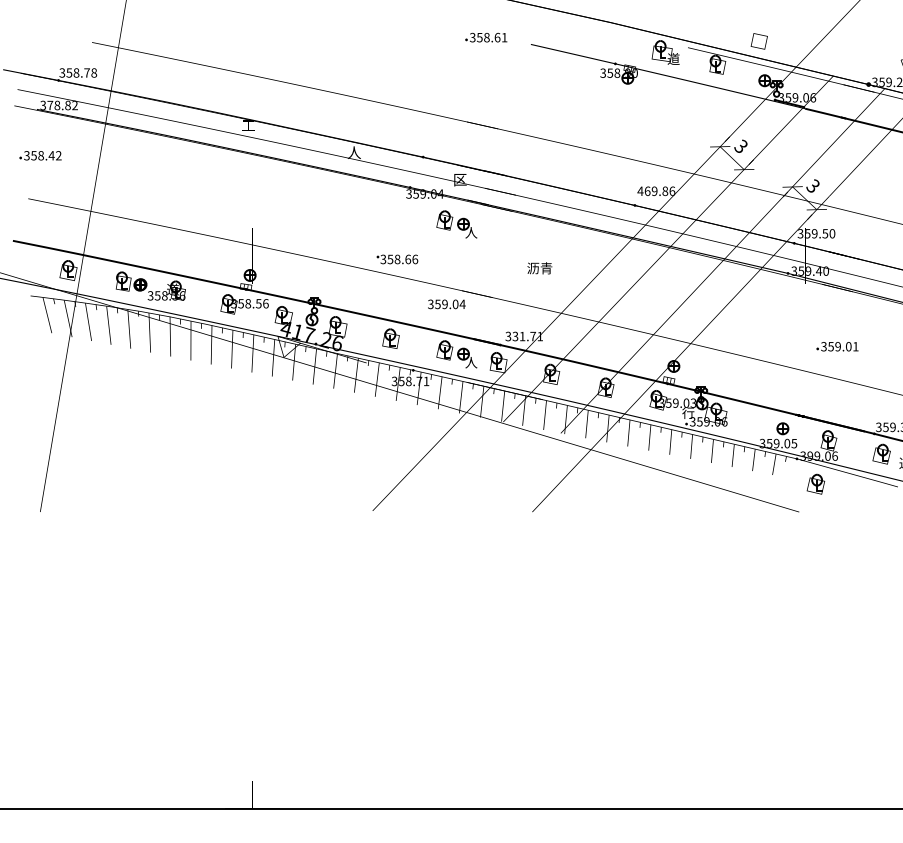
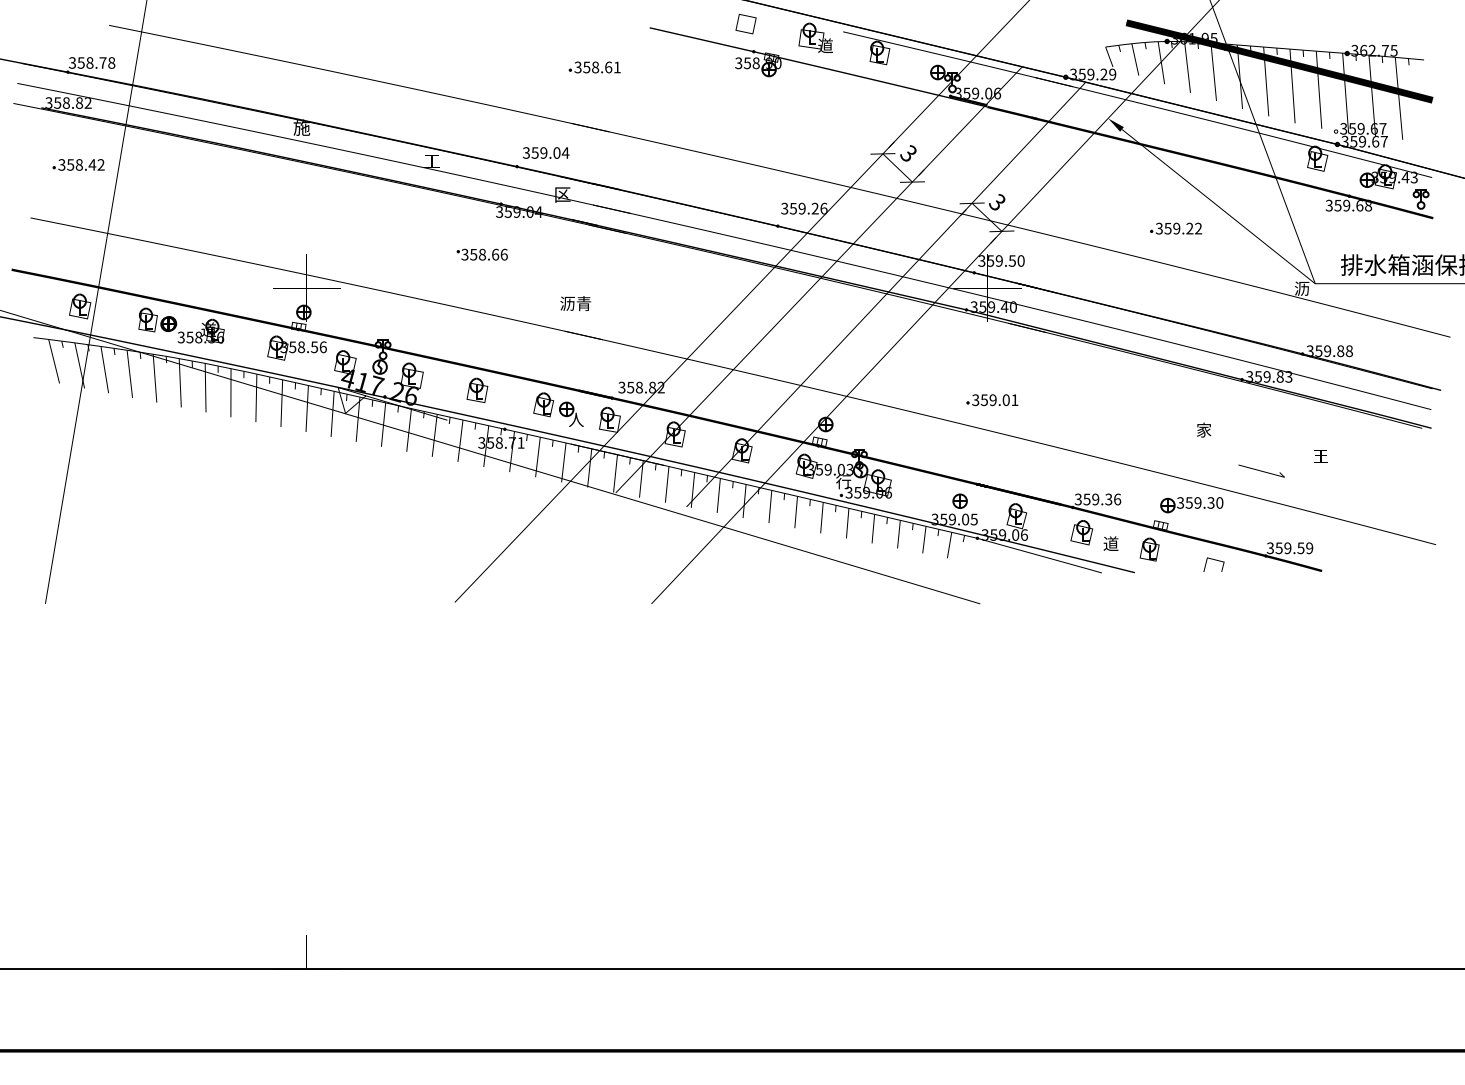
text: (486, 37) -> (594, 67), moved
part: (758, 40) -> (745, 23), moved
text: (50, 105) -> (57, 102), 378.82 -> 358.82
text: (248, 125) -> (301, 127), 工 -> 施
text: (354, 152) -> (432, 160), 人 -> 工
text: (40, 155) -> (78, 164), moved
text: (652, 191) -> (799, 208), 469.86 -> 359.26
part: (456, 224) -> (558, 249), removed
text: (396, 259) -> (481, 254), moved
text: (539, 268) -> (575, 303), moved
text: (446, 303) -> (545, 152), moved
text: (527, 336) -> (645, 387), 331.71 -> 358.82
text: (837, 346) -> (992, 400), moved
text: (809, 455) -> (993, 534), 399.06 -> 359.06
part: (815, 484) -> (1000, 569), removed

